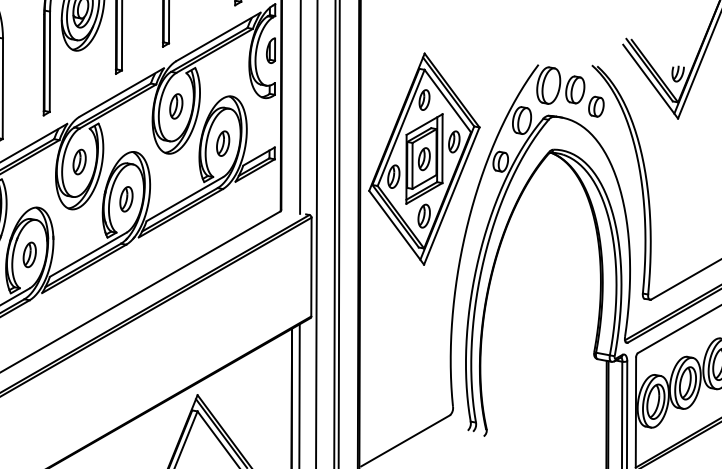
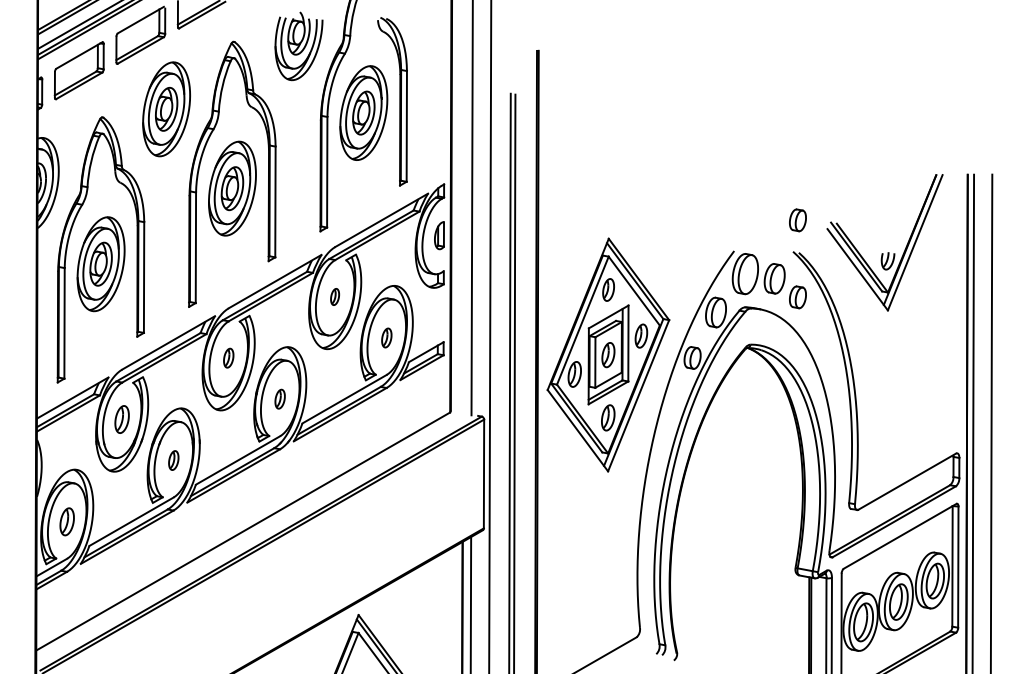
part: (595, 37) -> (797, 220), added
part: (175, 105) -> (334, 296), size x0.6
part: (222, 143) -> (386, 337), size x0.7
part: (79, 161) -> (228, 357), size x0.7
part: (125, 198) -> (279, 398), size x0.7
part: (29, 254) -> (173, 460), size x0.7

